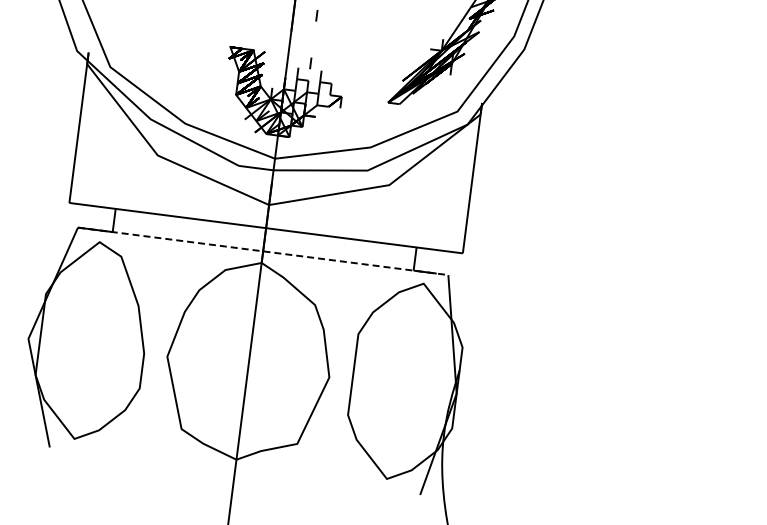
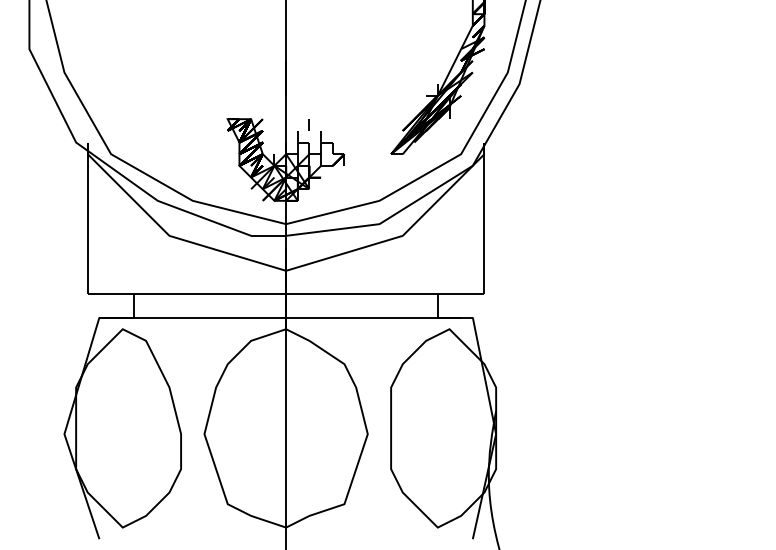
line: (315, 15) -> (308, 76), removed
line: (263, 251) -> (286, 317), dashed -> solid

